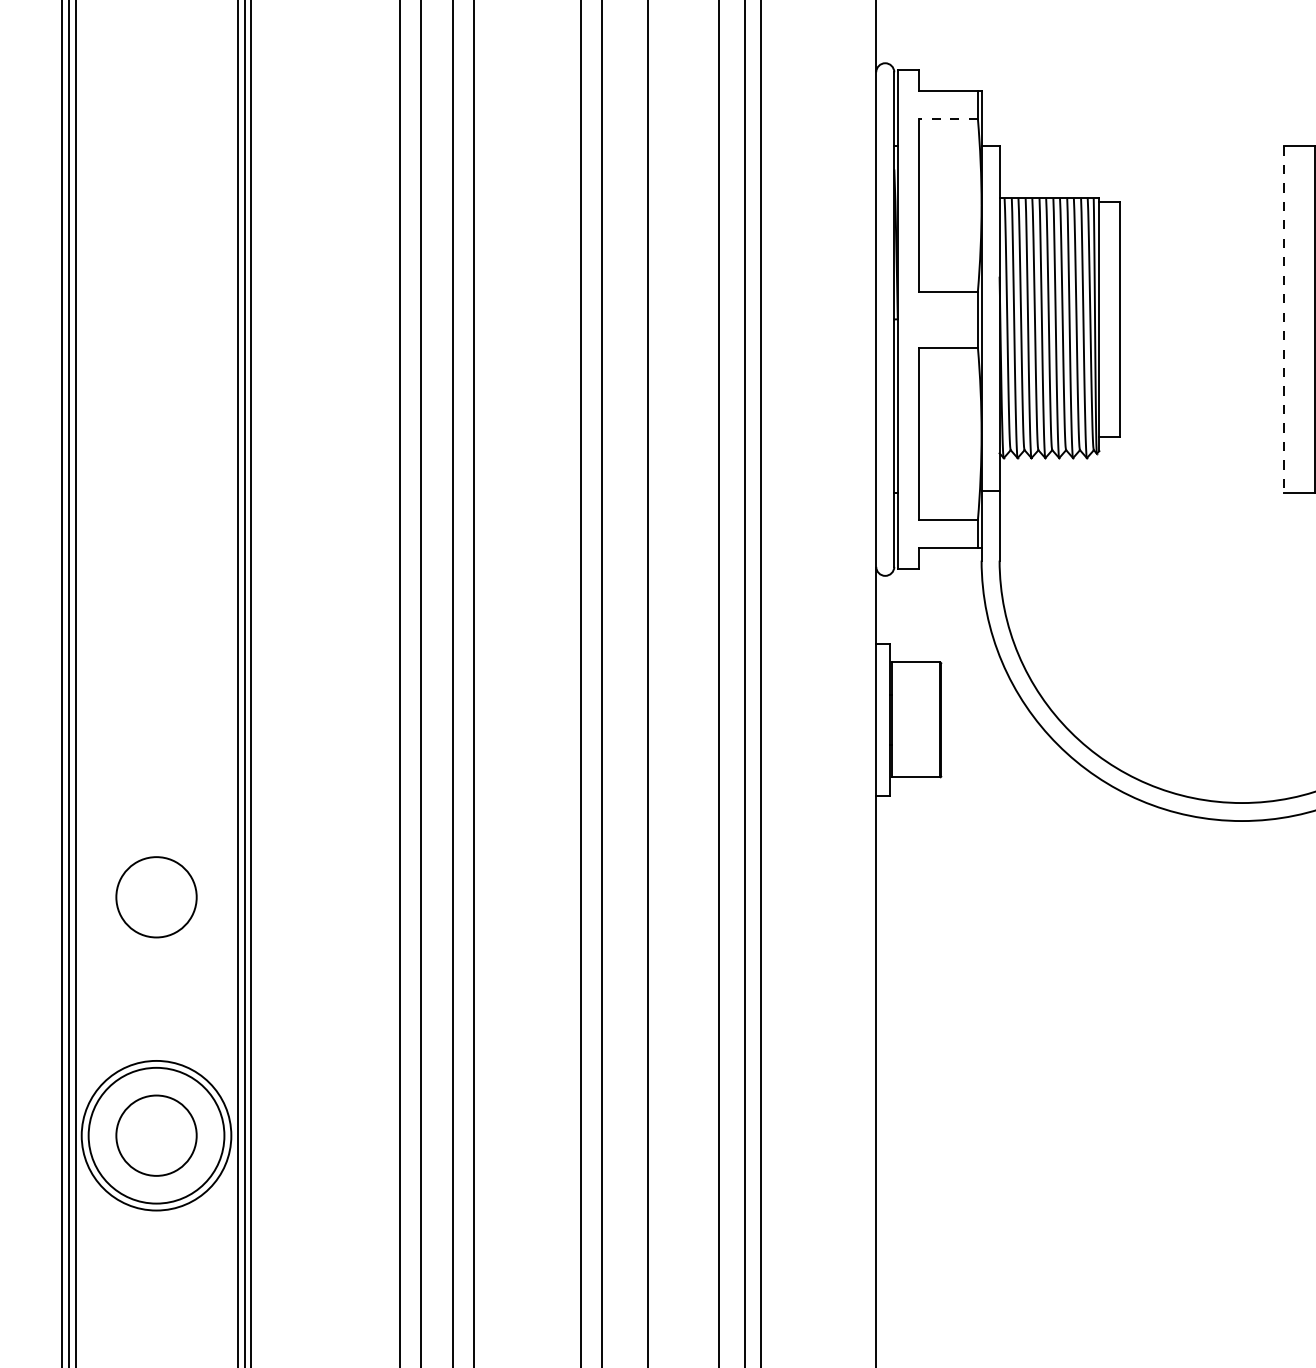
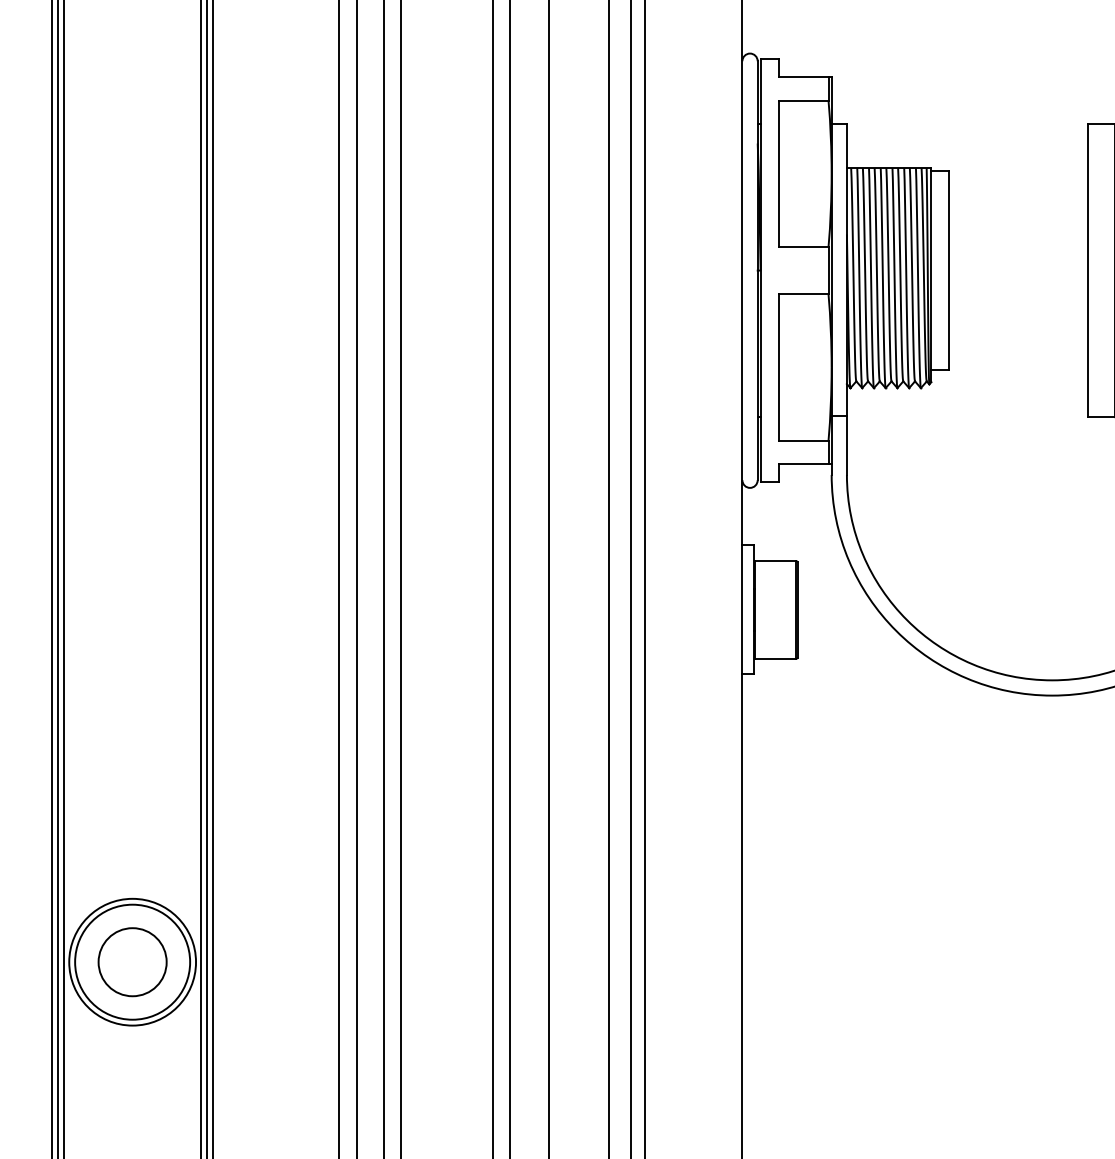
line: (948, 118) -> (803, 100), dashed -> solid
line: (1283, 319) -> (1087, 270), dashed -> solid
circle: (156, 897) -> (132, 760), removed

